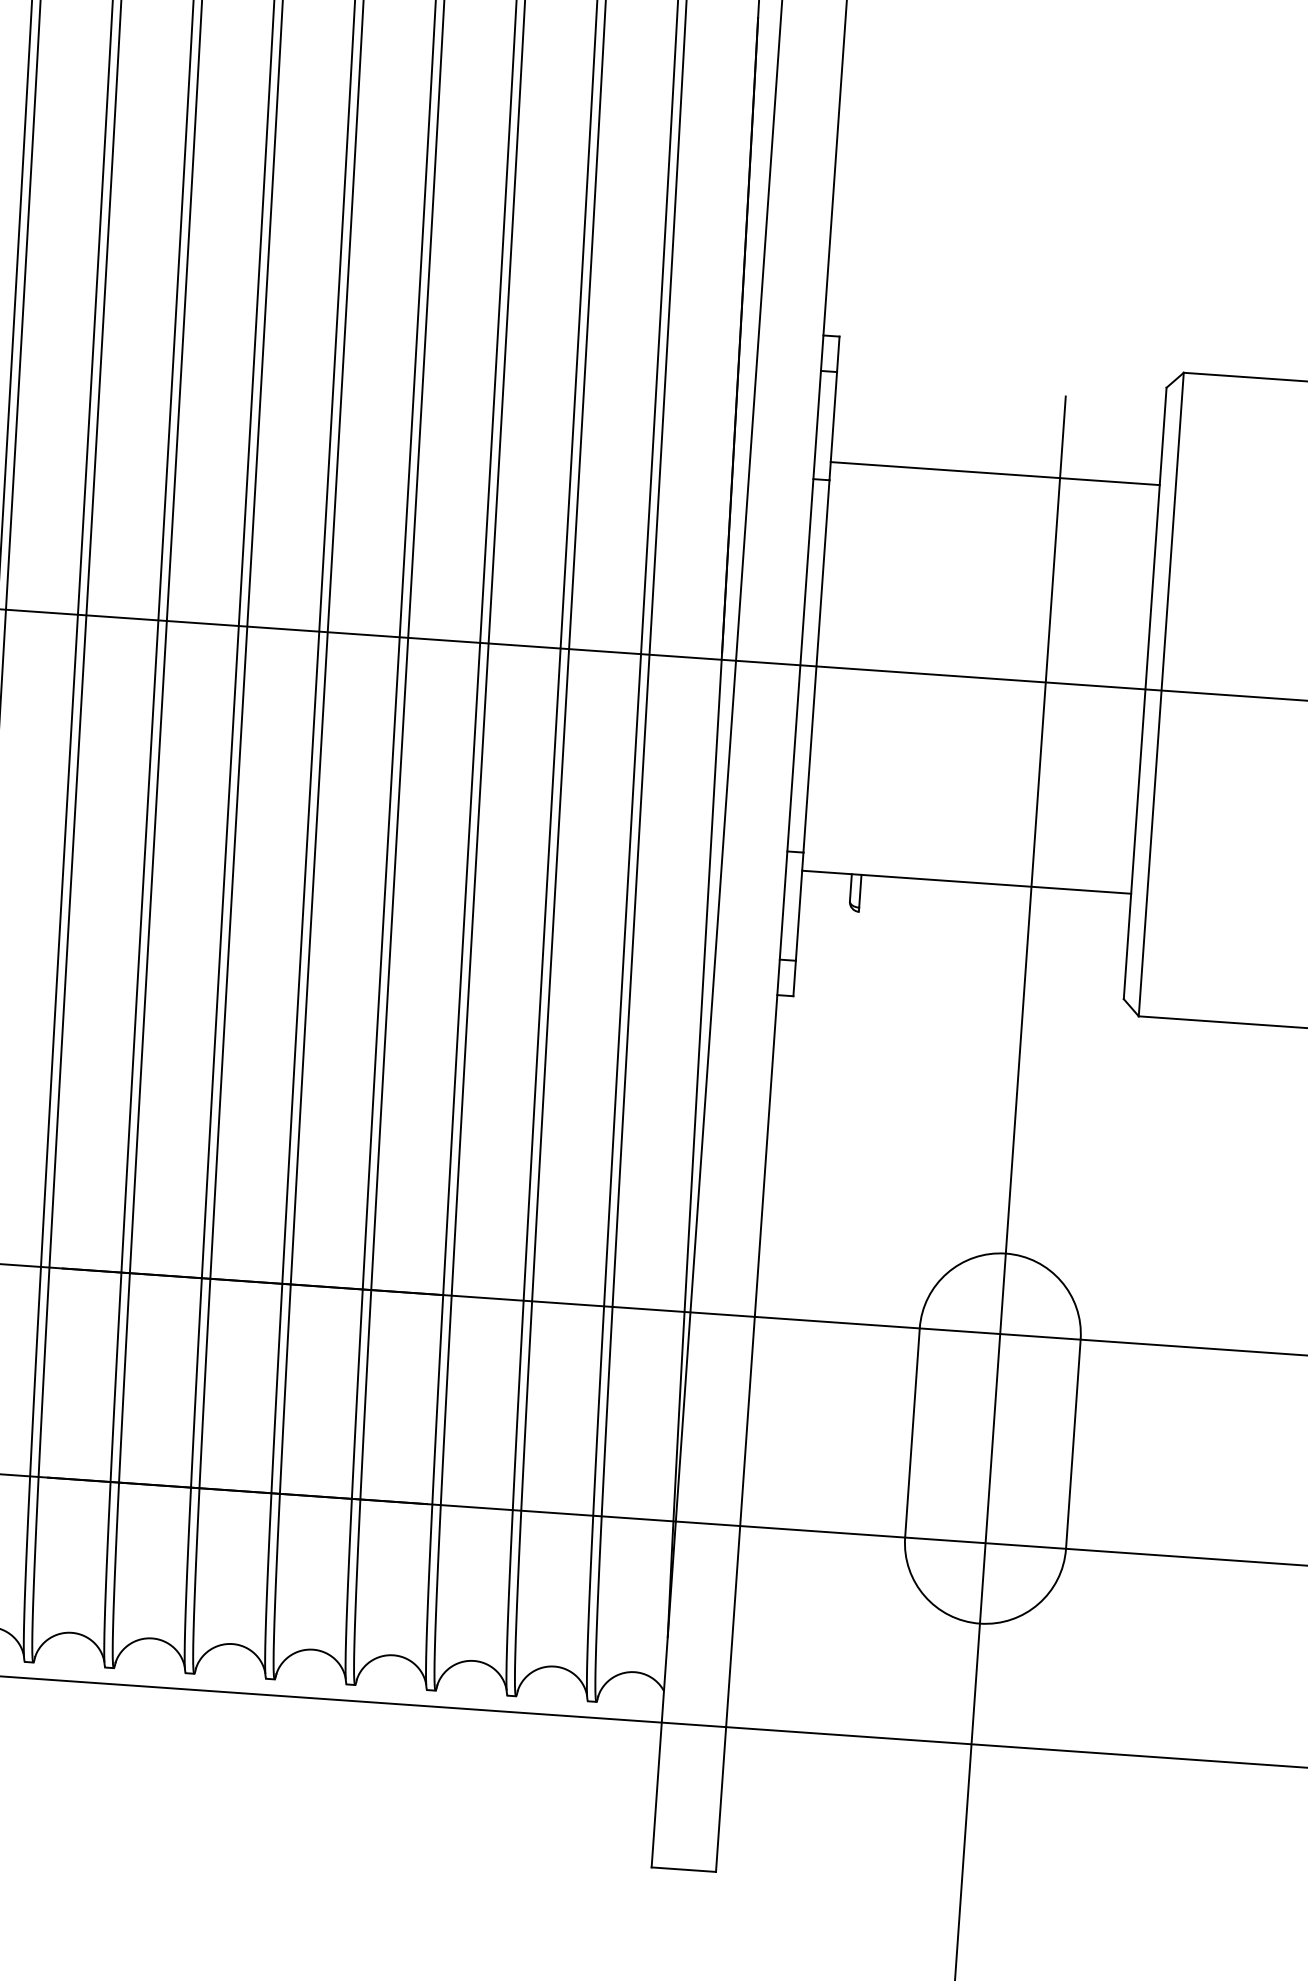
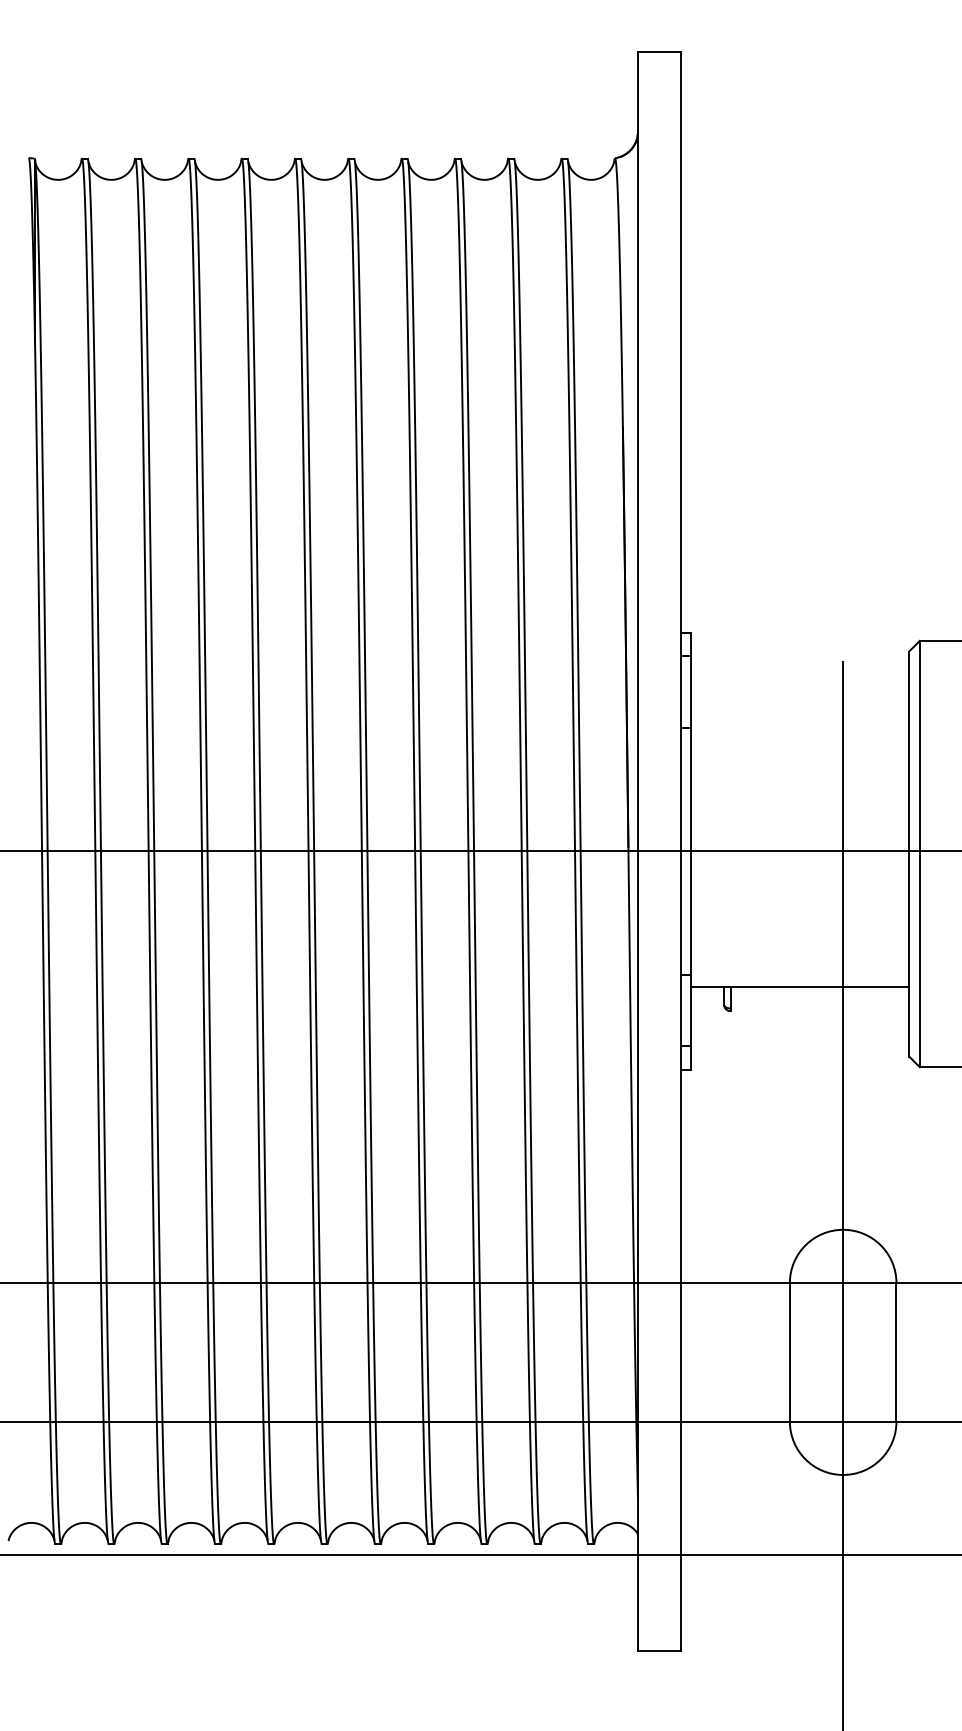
line: (995, 474) -> (800, 716), removed

